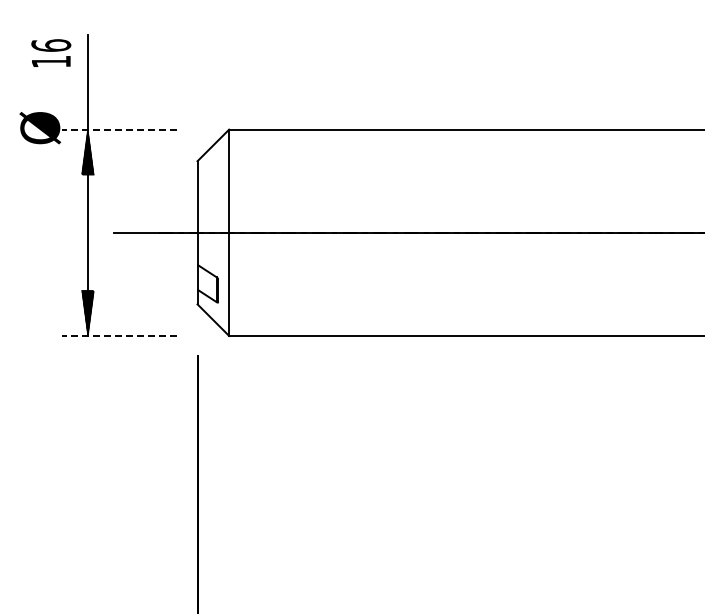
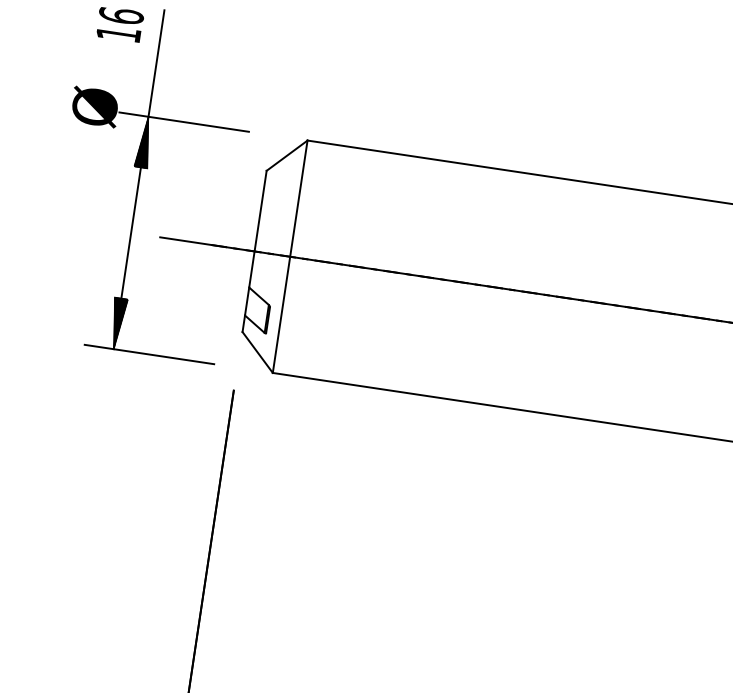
line: (119, 129) -> (184, 121), dashed -> solid
line: (119, 335) -> (149, 353), dashed -> solid

